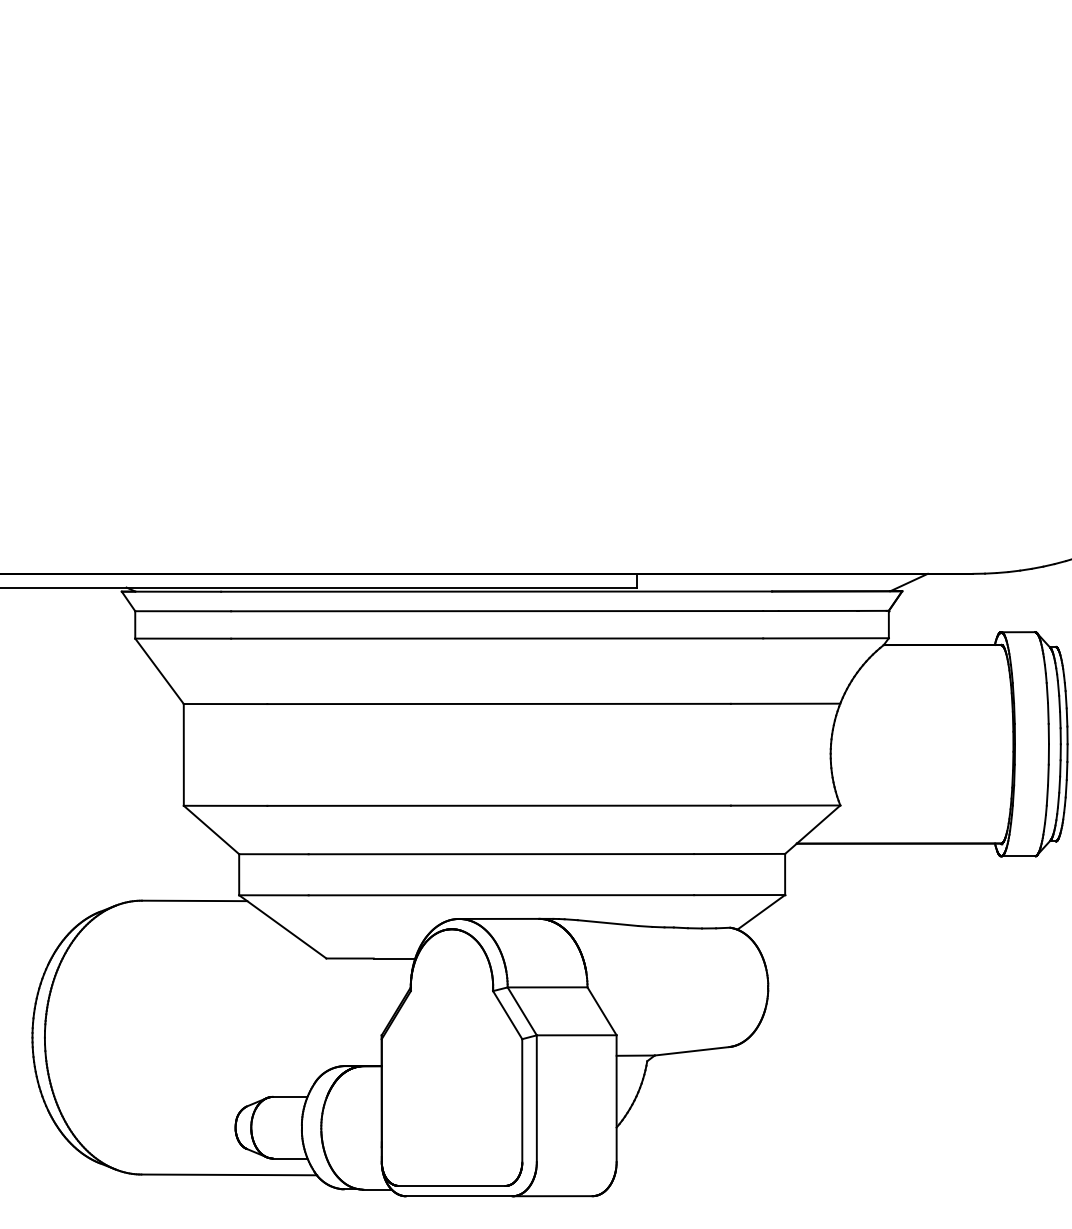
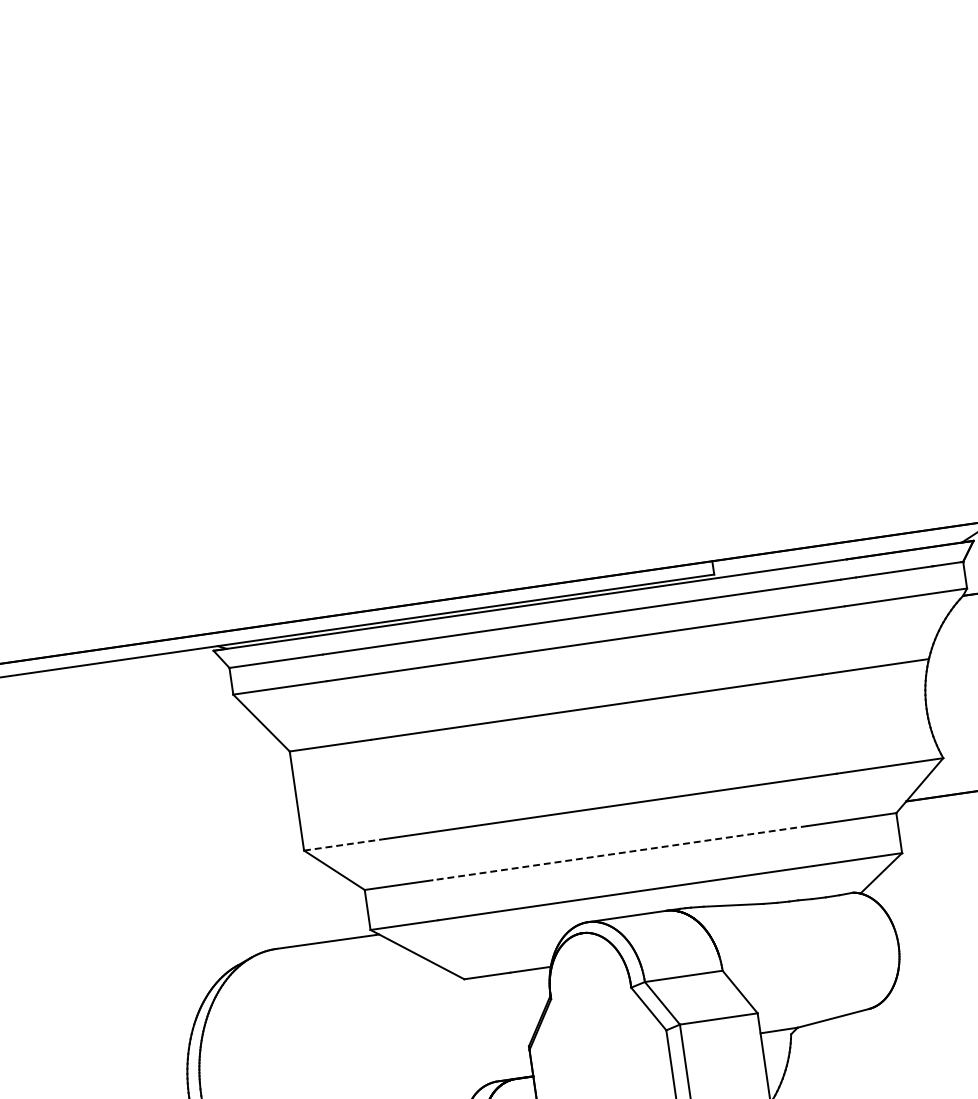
line: (225, 805) -> (344, 844), solid -> dashed
line: (501, 854) -> (620, 853), solid -> dashed

